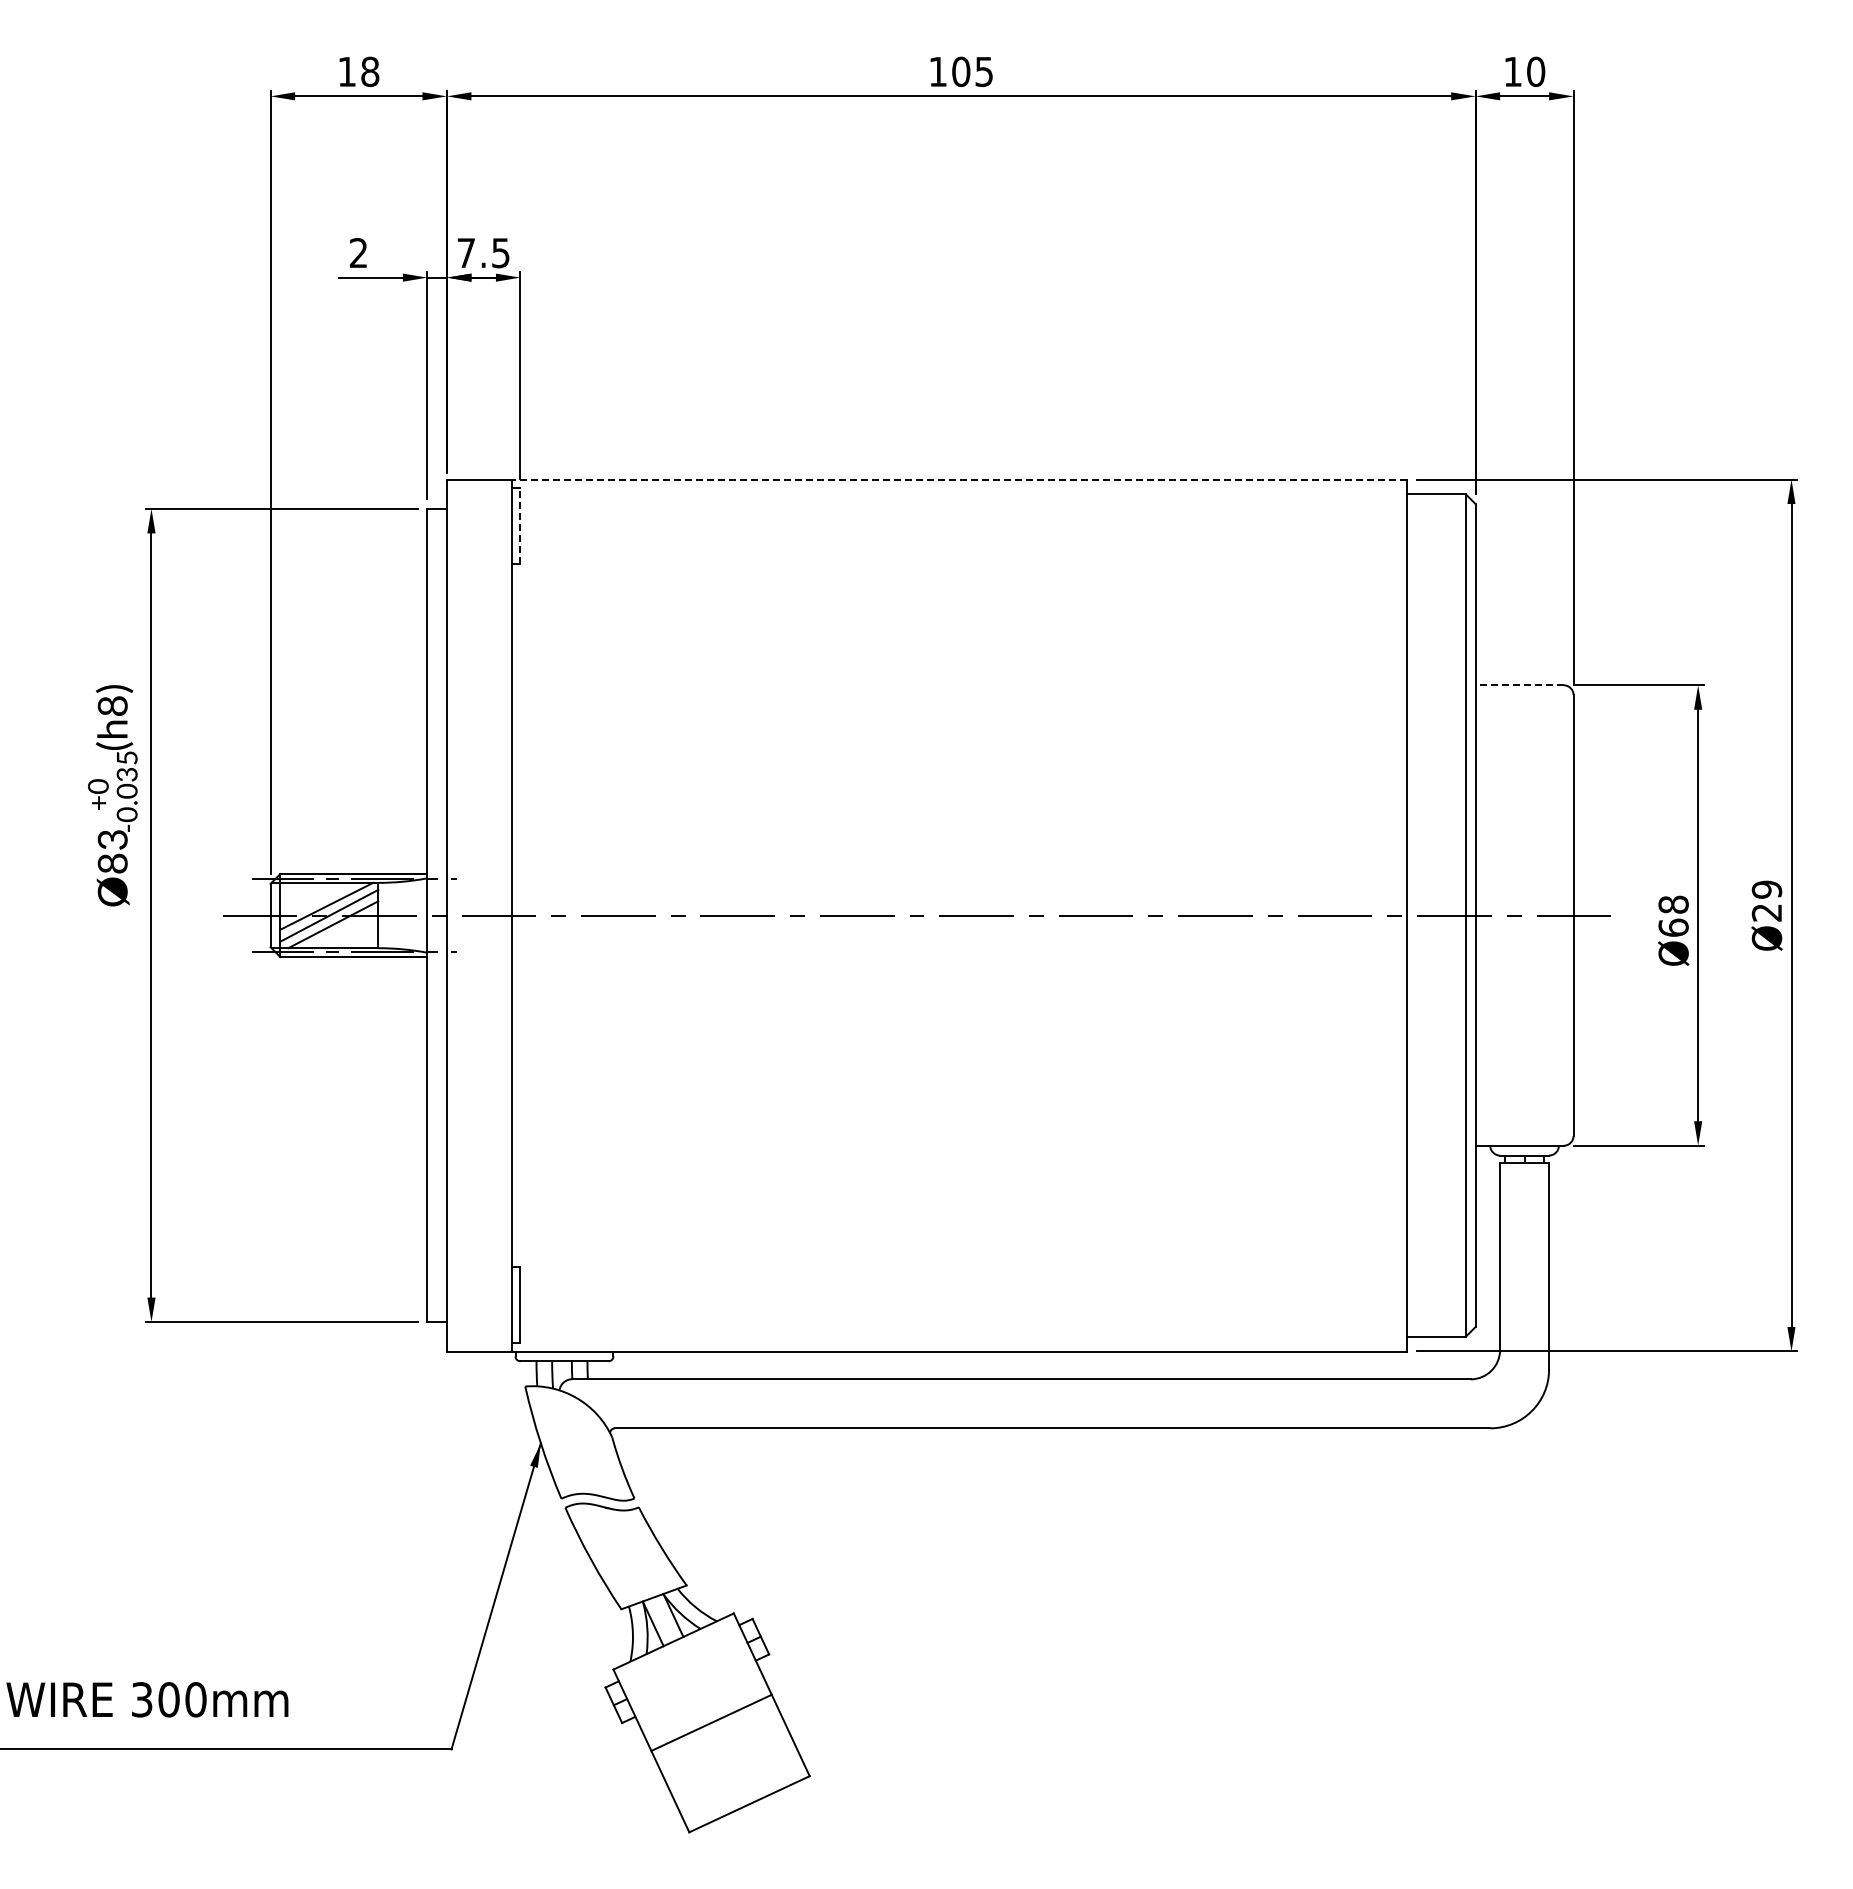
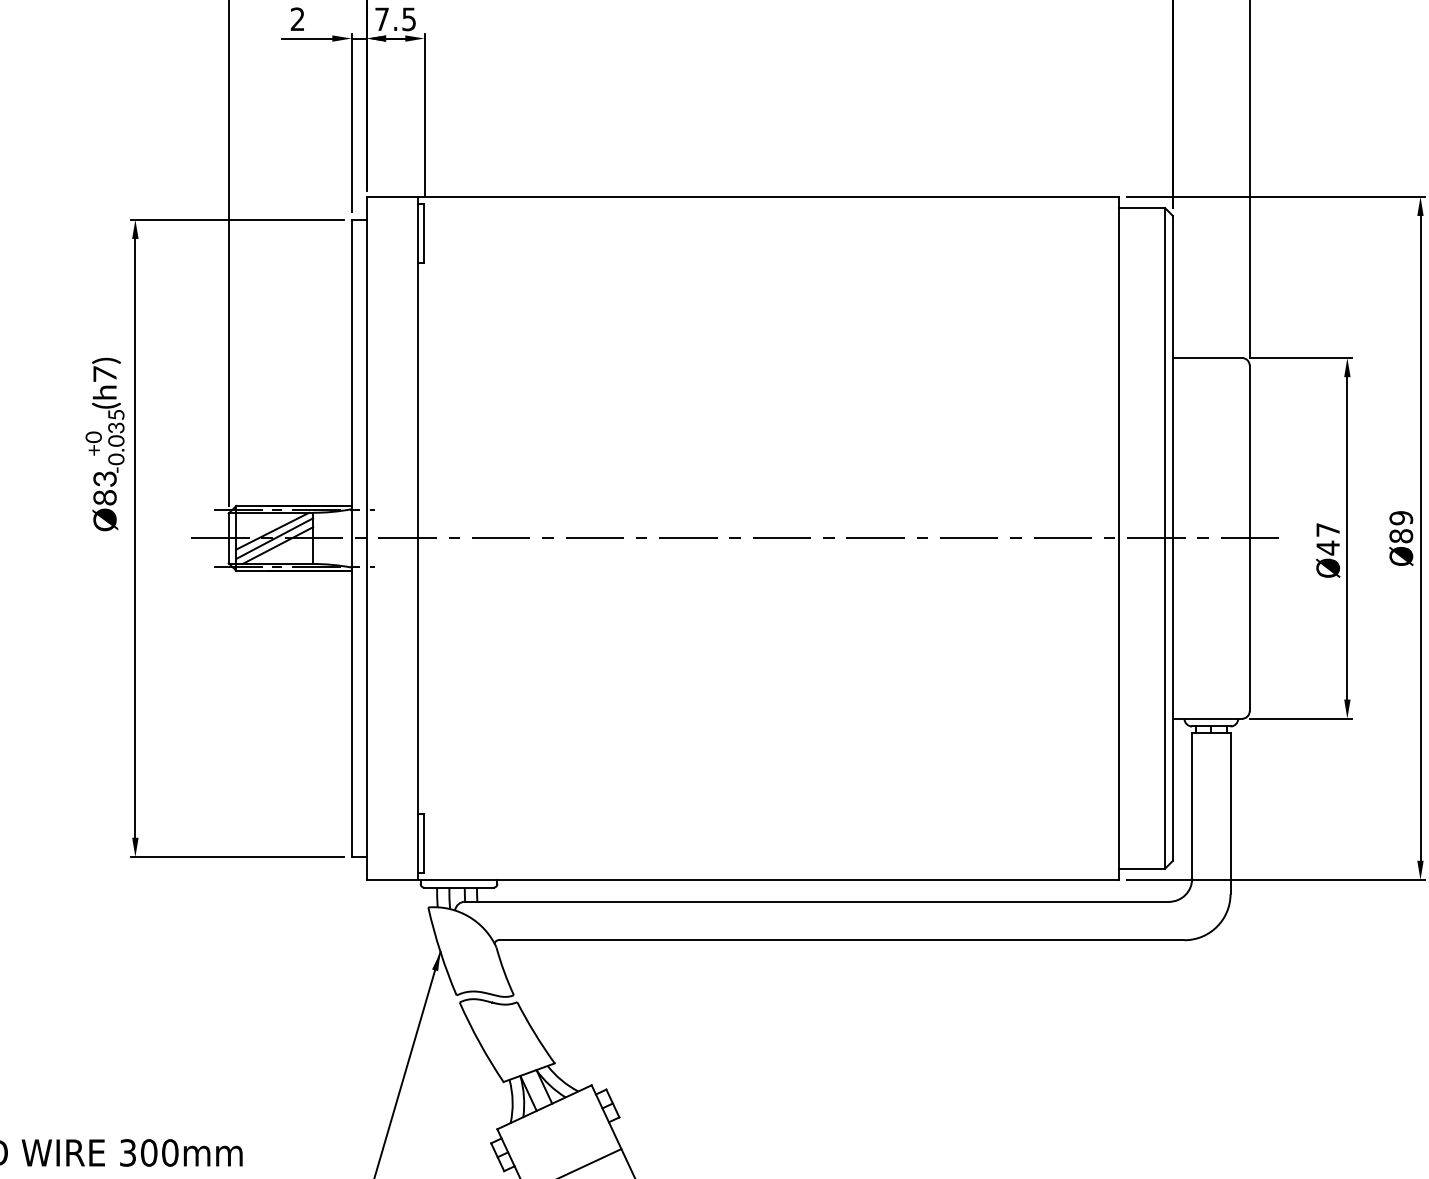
line: (959, 479) -> (768, 196), dashed -> solid
line: (520, 526) -> (424, 233), dashed -> solid
line: (1519, 685) -> (1207, 358), dashed -> solid
text: (112, 705) -> (104, 373), (h8) -> (h7)
text: (1766, 912) -> (1400, 536), Ø29 -> Ø89
text: (1673, 916) -> (1328, 539), Ø68 -> Ø47

